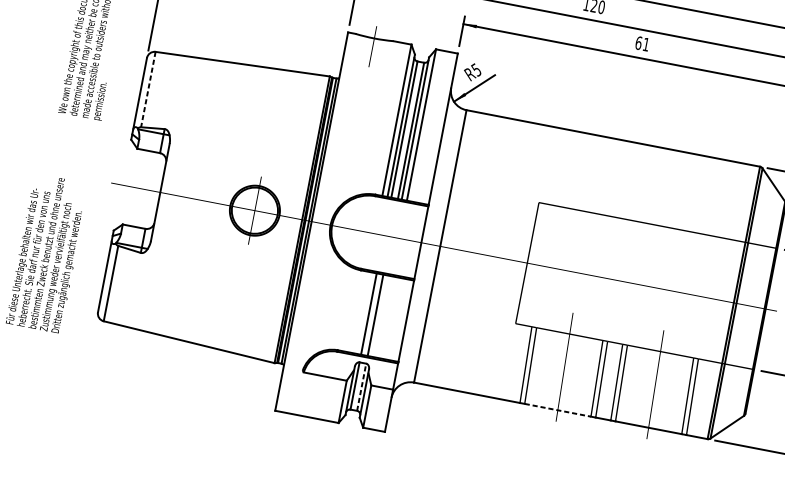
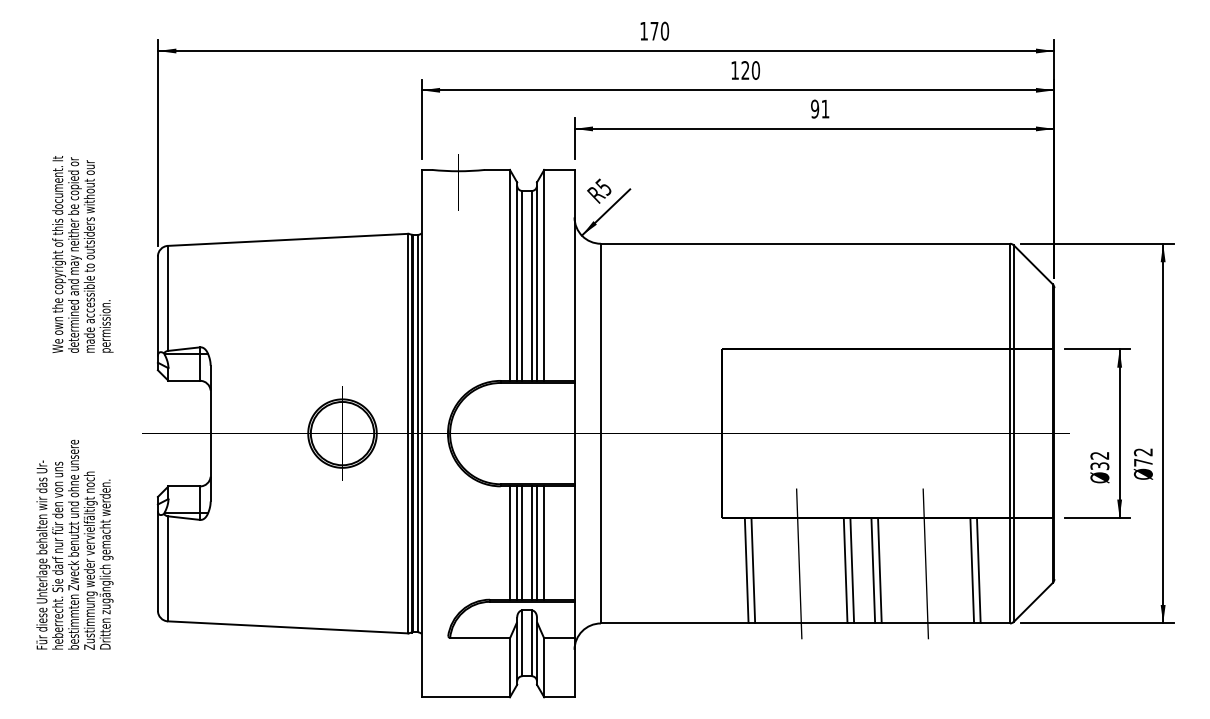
text: (639, 42) -> (815, 108), 61 -> 91
line: (148, 89) -> (167, 298), dashed -> solid
line: (359, 311) -> (509, 542), added
line: (365, 312) -> (517, 542), added
line: (379, 315) -> (536, 542), added
line: (384, 316) -> (544, 542), added
line: (361, 387) -> (531, 643), dashed -> solid
line: (557, 410) -> (801, 623), dashed -> solid

